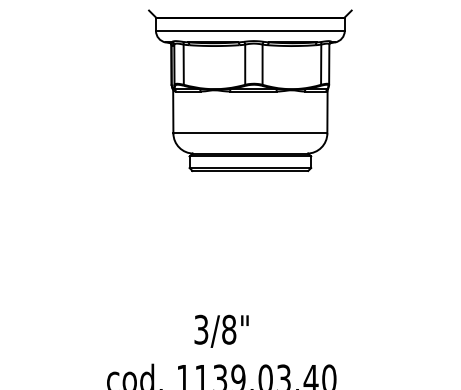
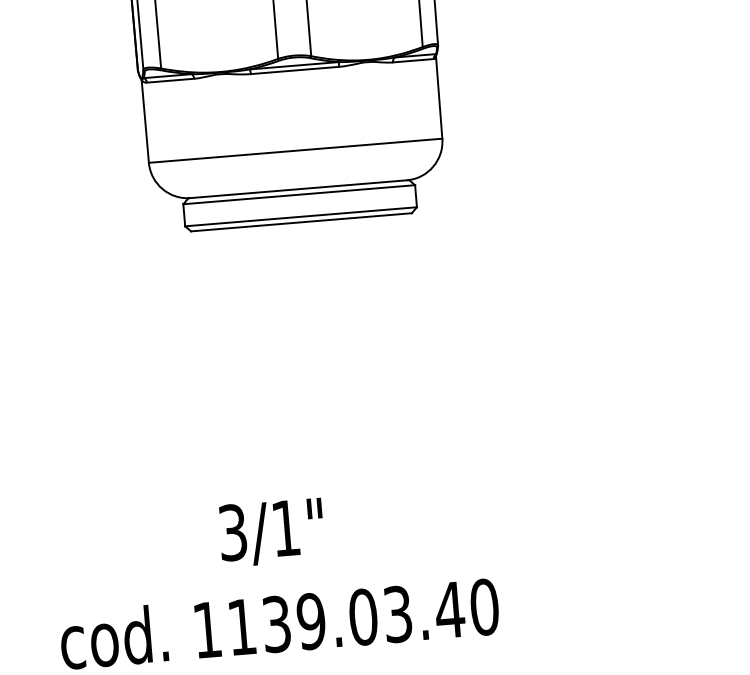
text: (229, 329) -> (286, 527), 3/8" -> 3/1"

